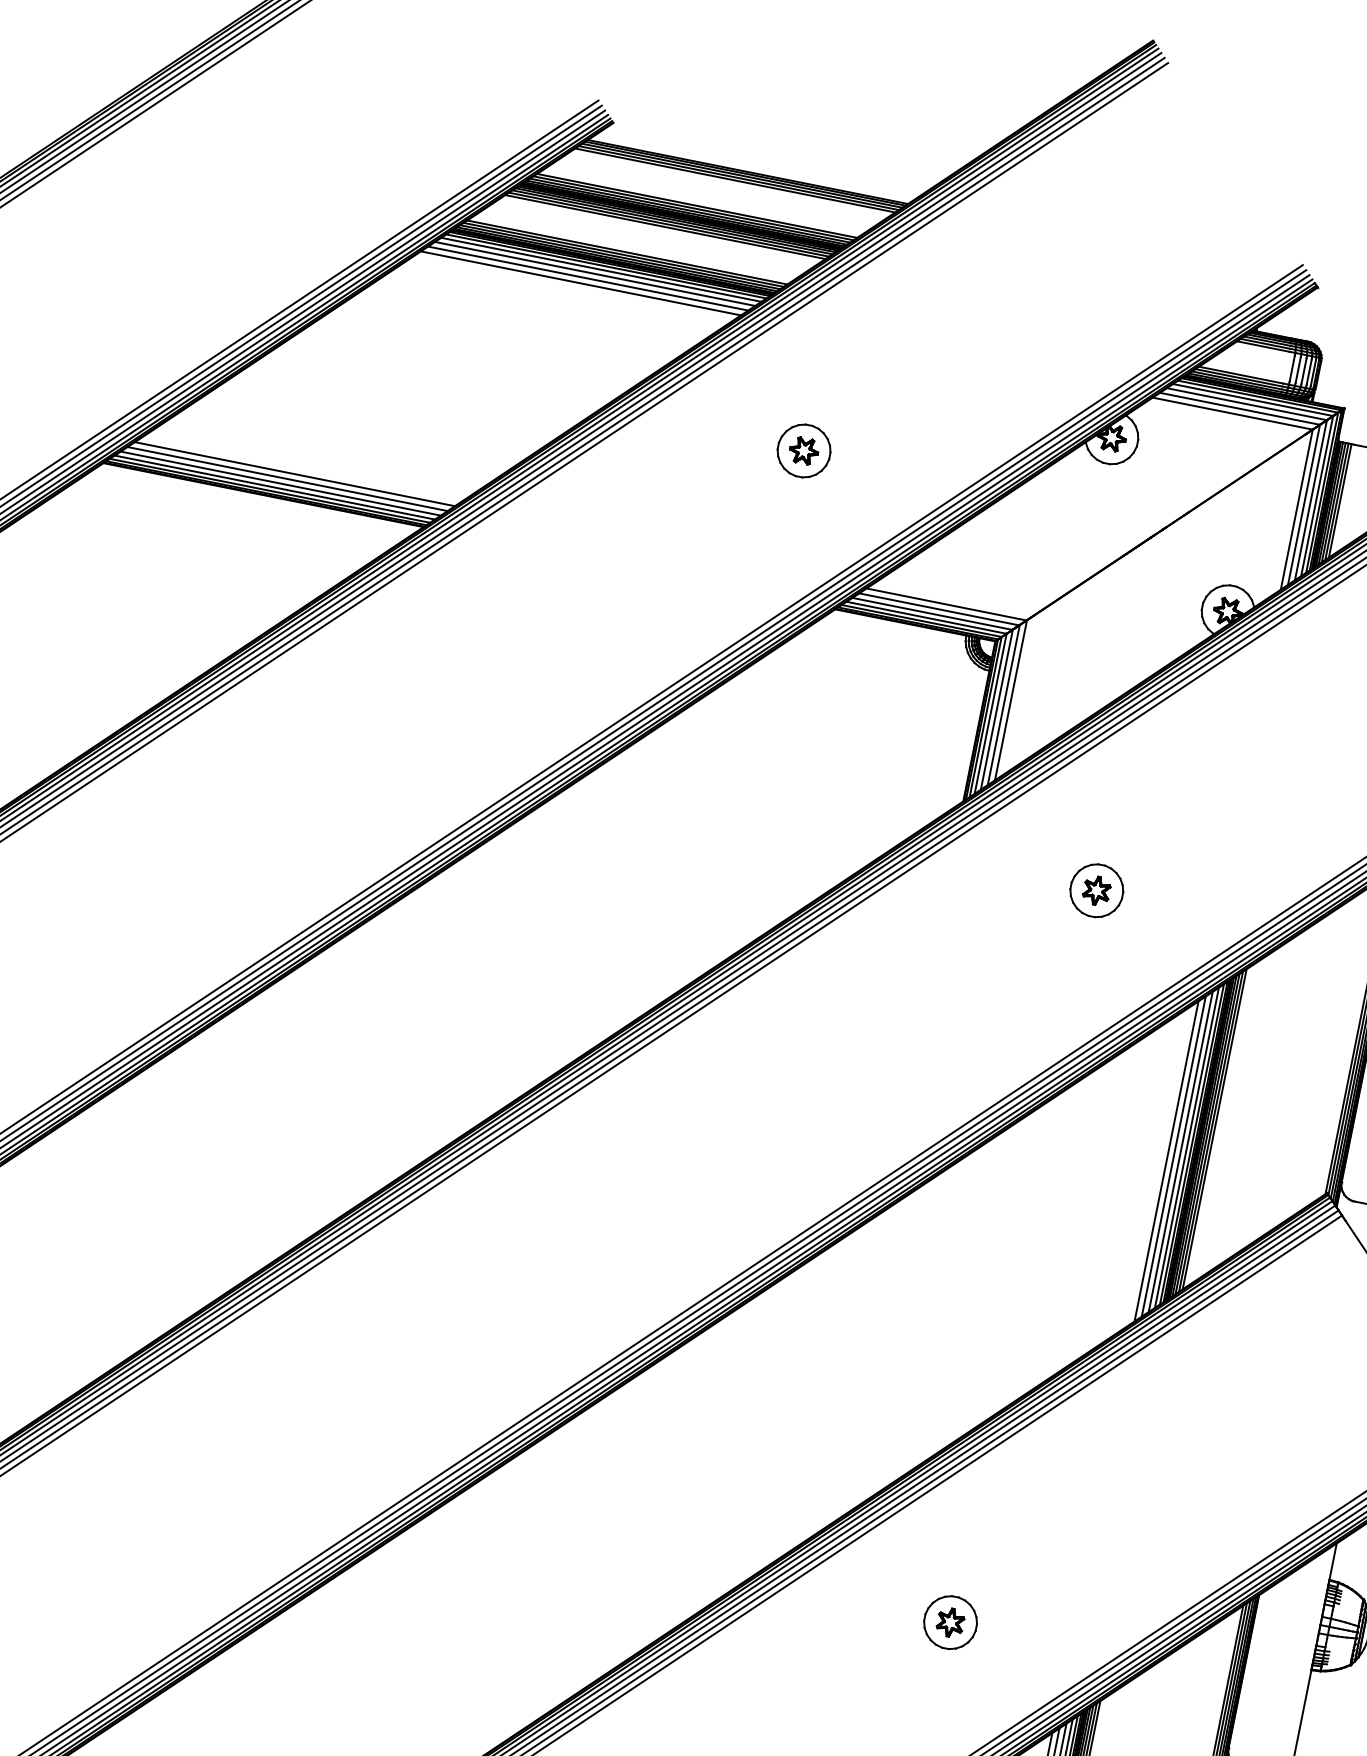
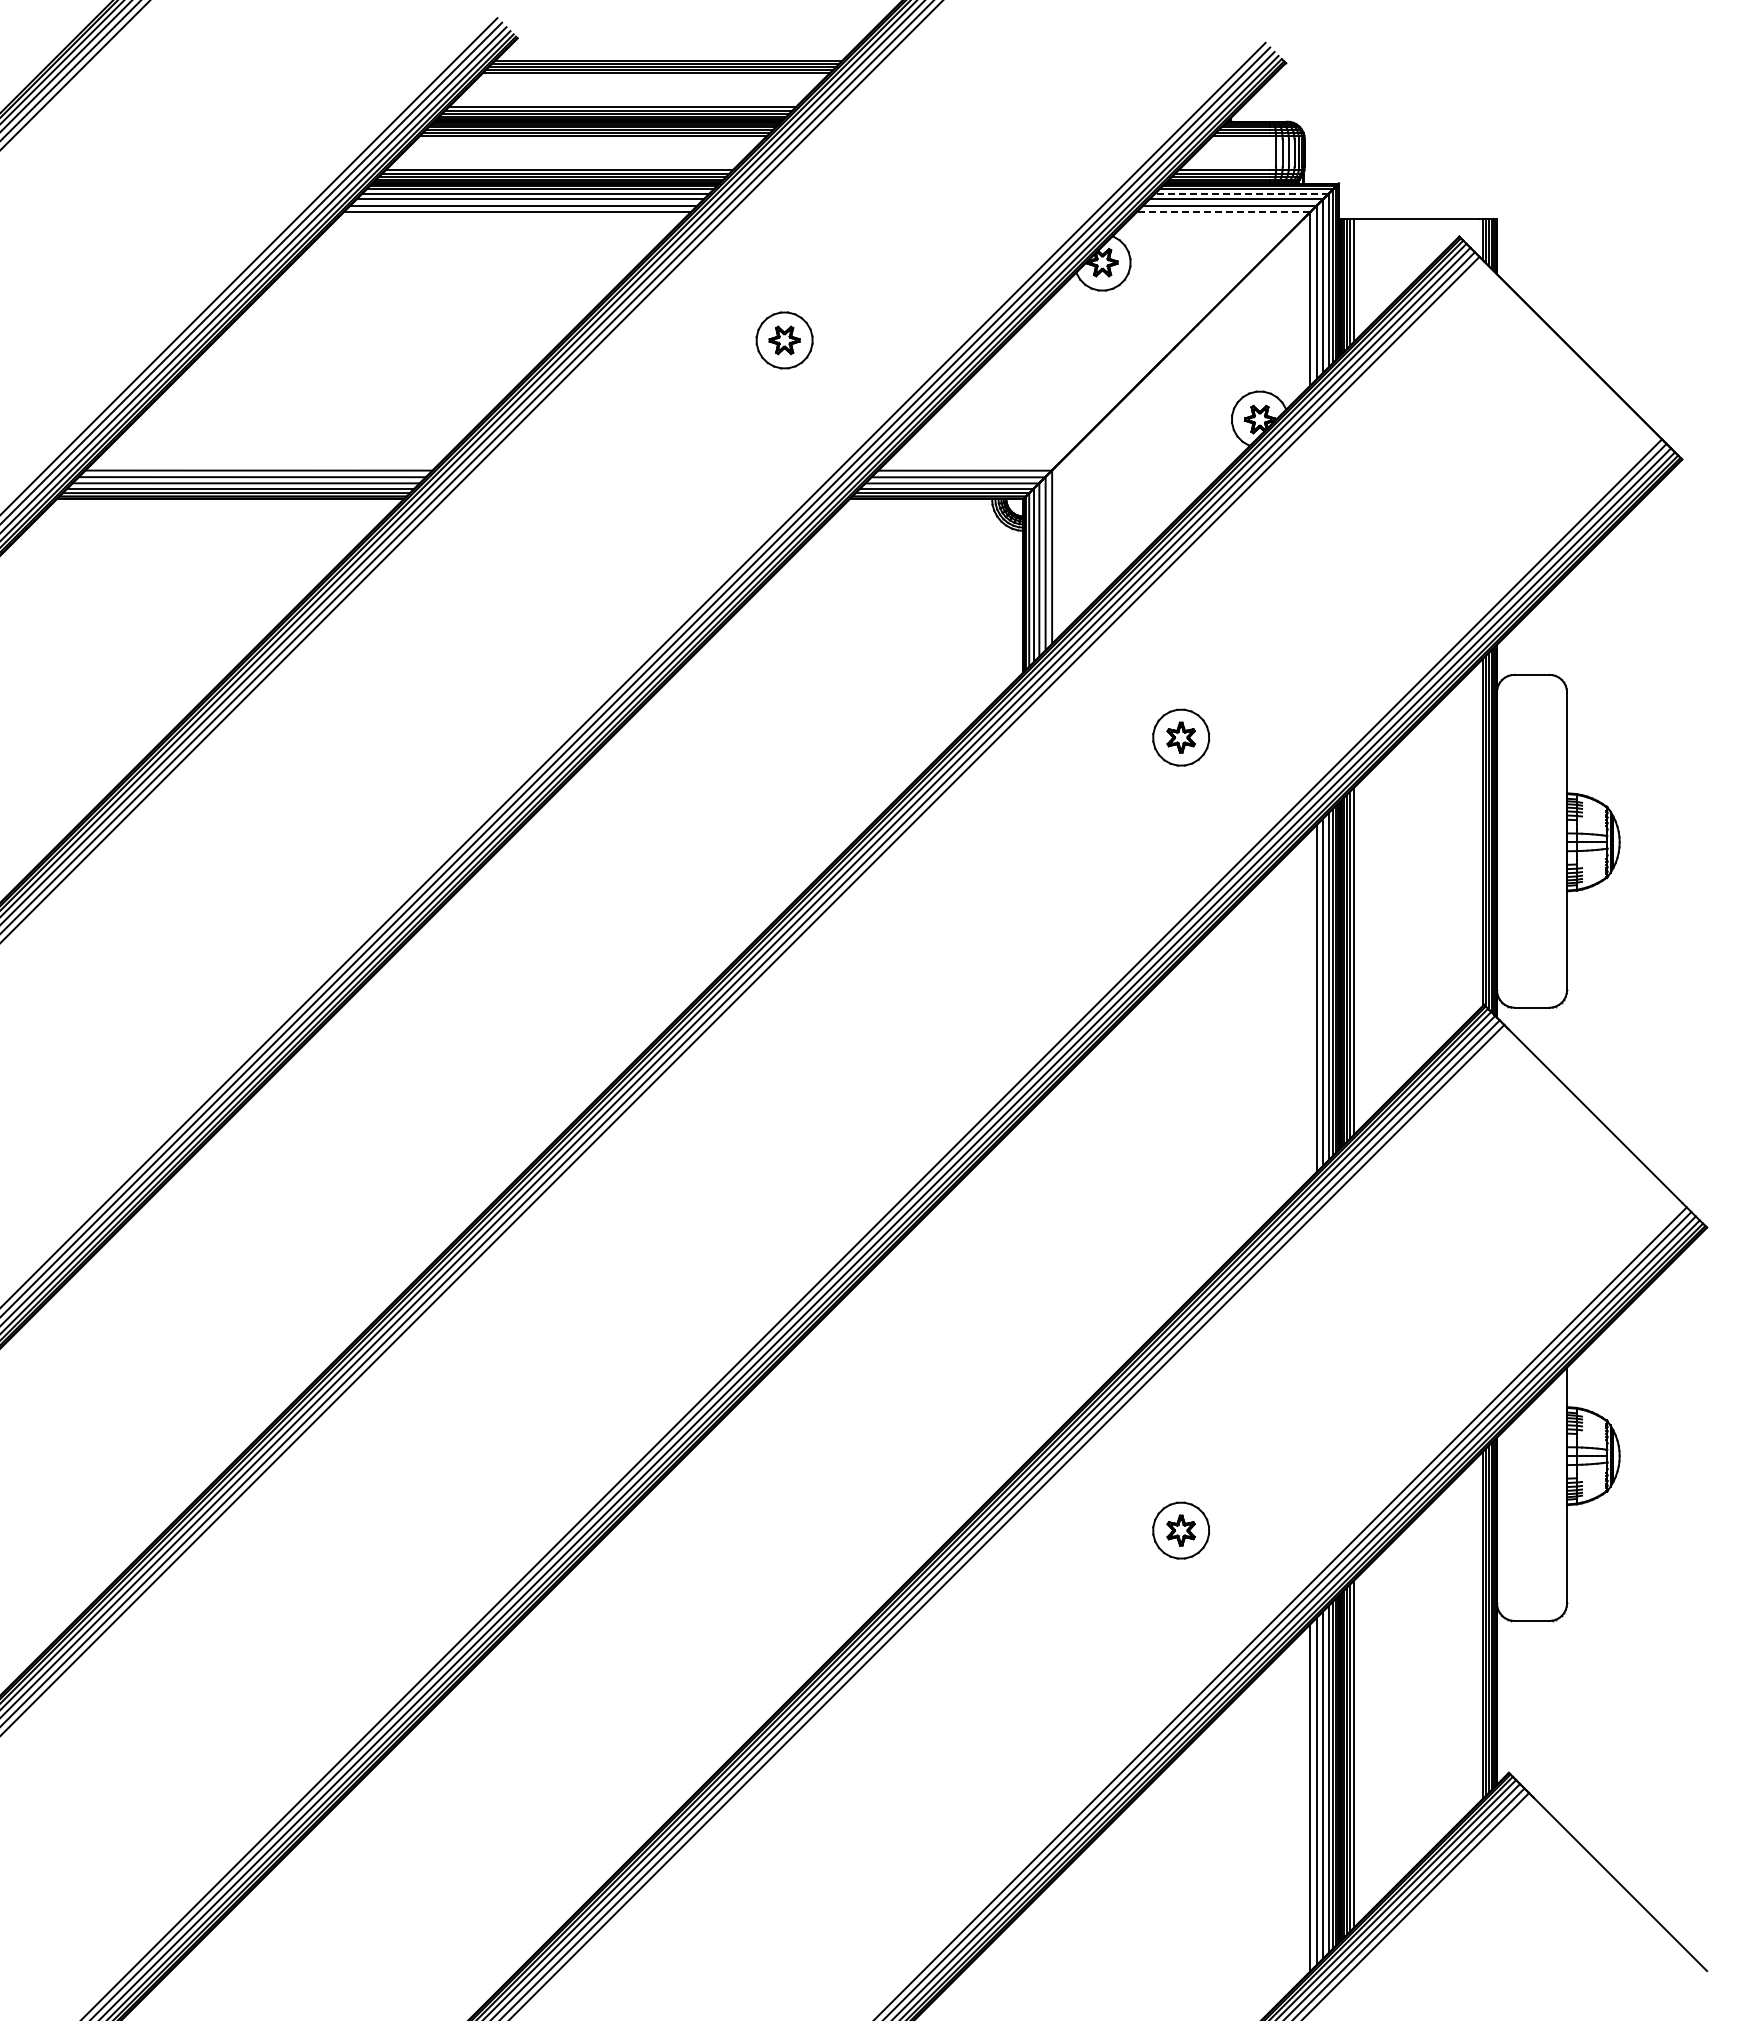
line: (1252, 399) -> (1241, 193), solid -> dashed
line: (1232, 413) -> (1223, 212), solid -> dashed
line: (1166, 1160) -> (1310, 1004), removed

